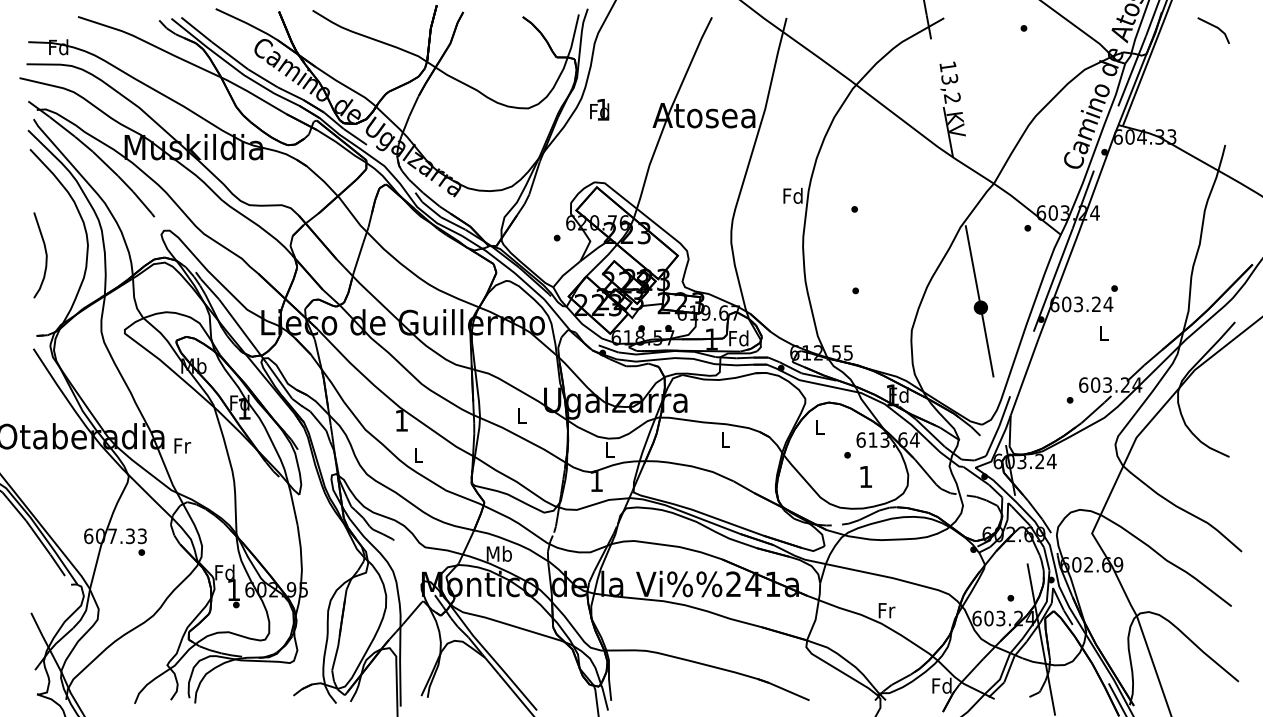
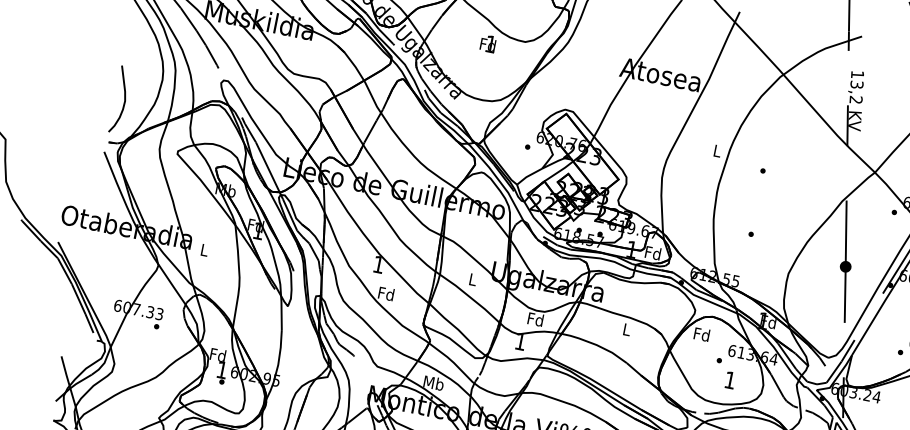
text: (599, 109) -> (488, 43), moved
text: (792, 195) -> (716, 150), Fd -> L
curve: (45, 255) -> (124, 100), moved
text: (819, 427) -> (701, 334), L -> Fd
text: (182, 445) -> (204, 249), Fr -> L
text: (609, 449) -> (535, 319), L -> Fd
text: (417, 454) -> (385, 293), L -> Fd

